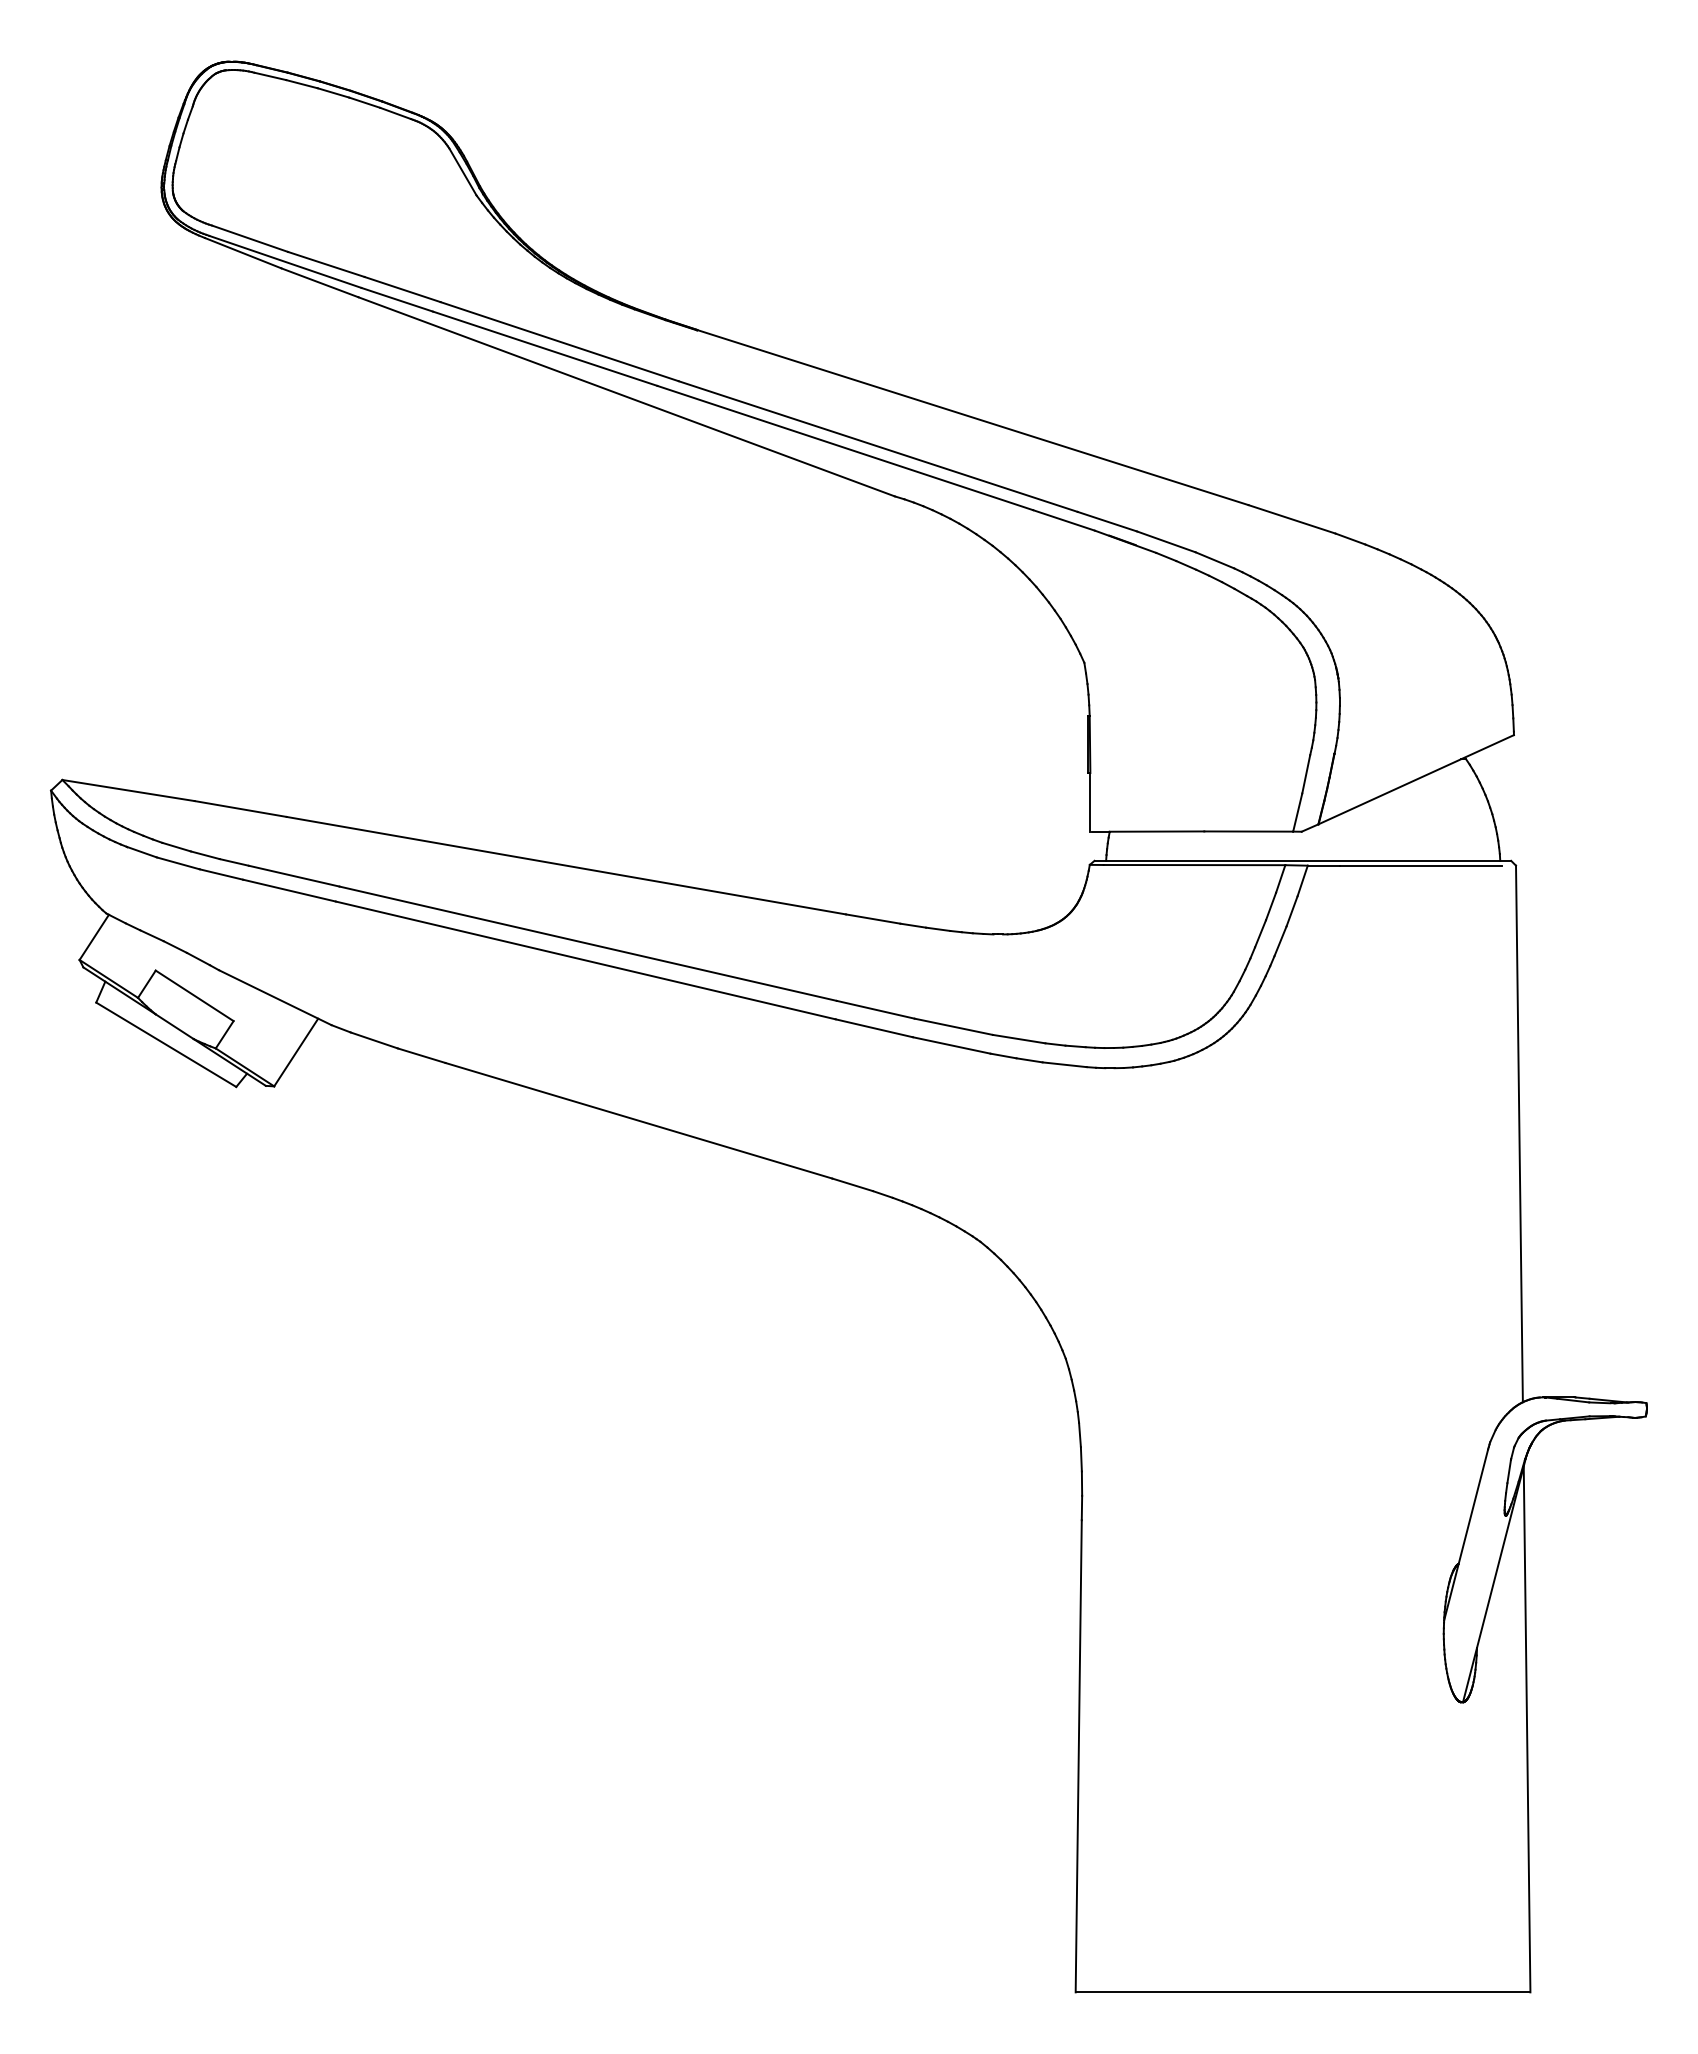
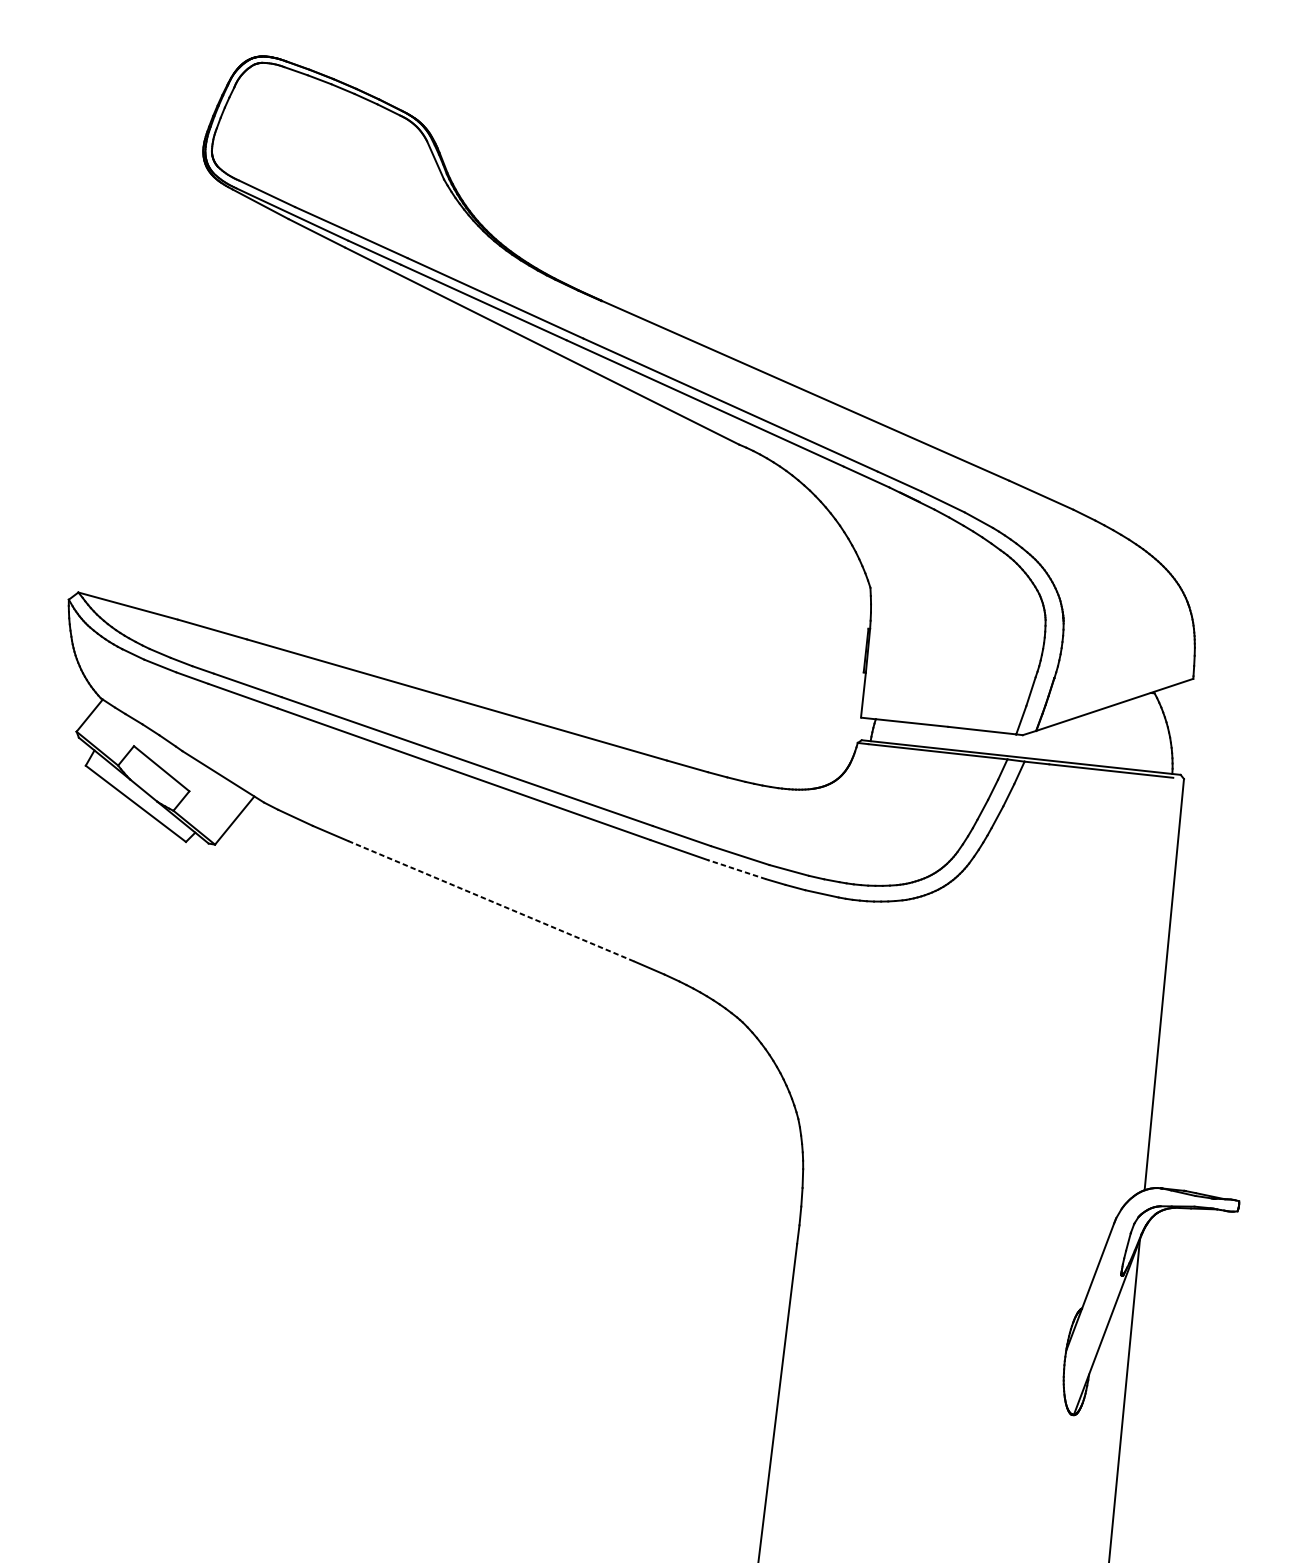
line: (951, 1045) -> (736, 869), solid -> dashed
line: (638, 1120) -> (491, 901), solid -> dashed

